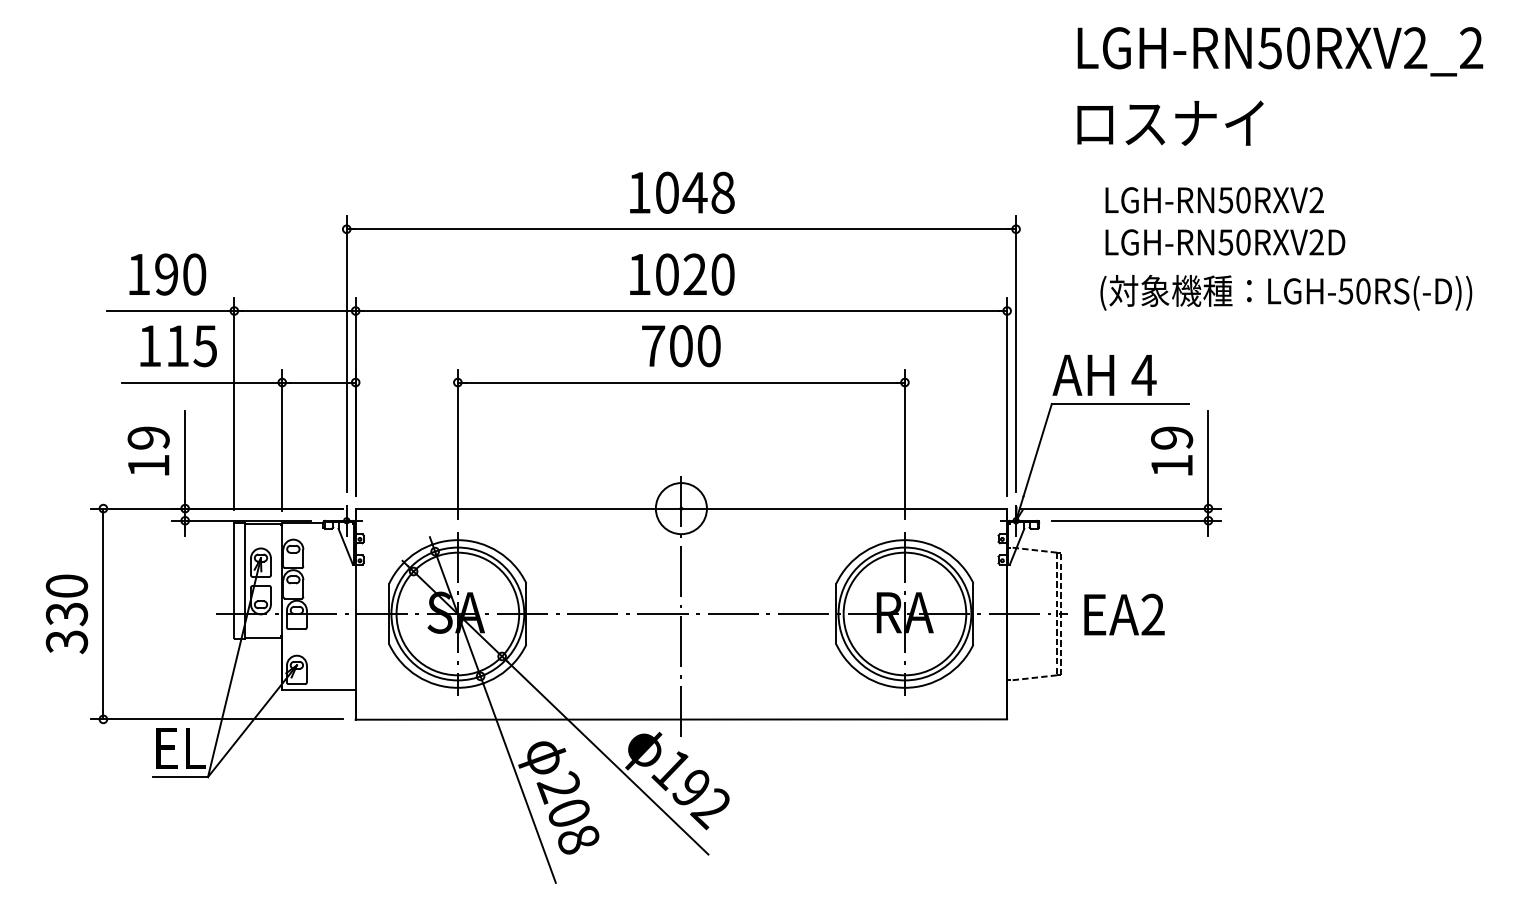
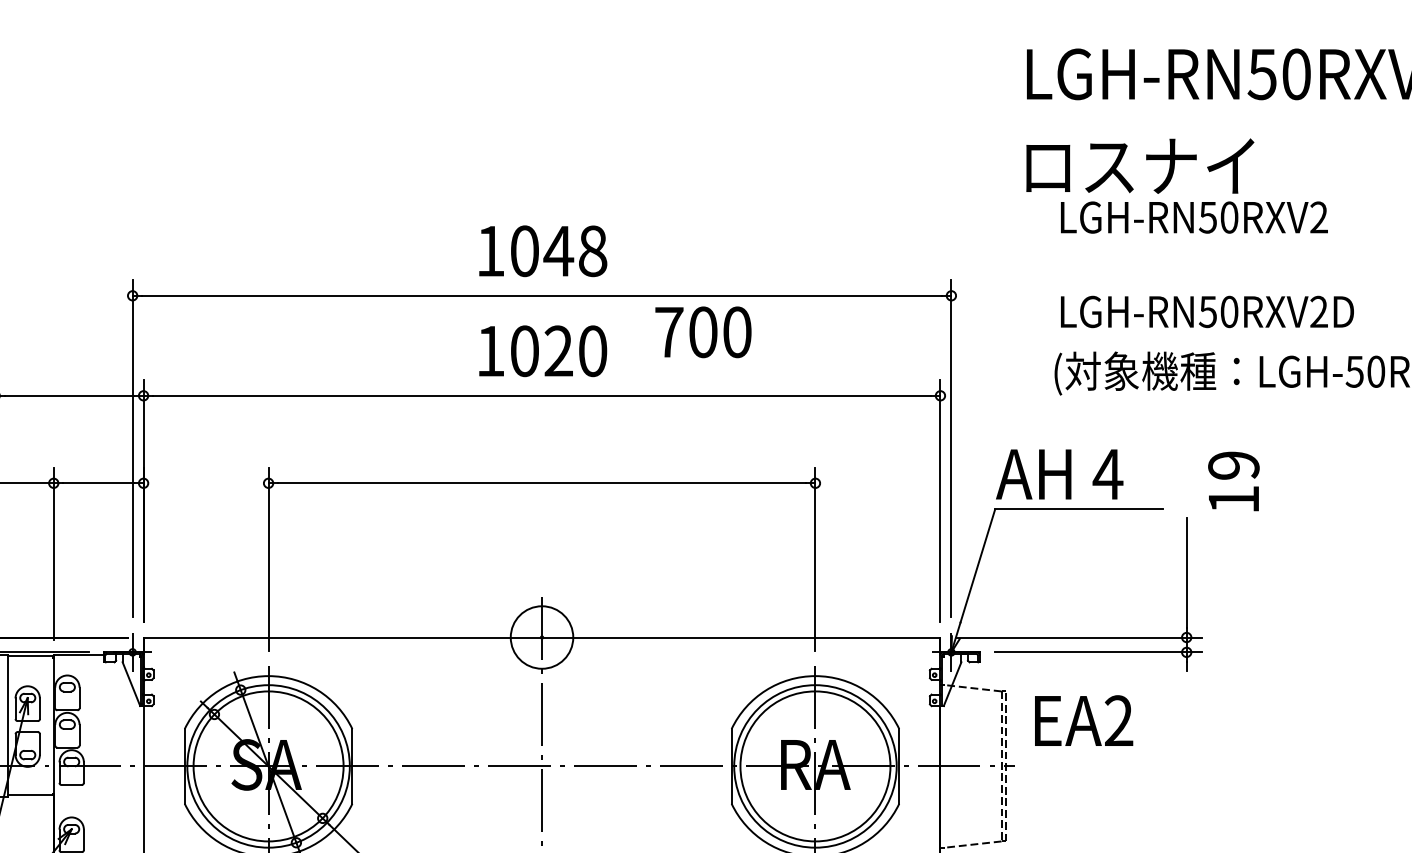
text: (1214, 200) -> (1194, 217), moved
text: (681, 346) -> (703, 332), moved
text: (1172, 450) -> (1234, 480), moved
text: (1124, 614) -> (1084, 720), moved

